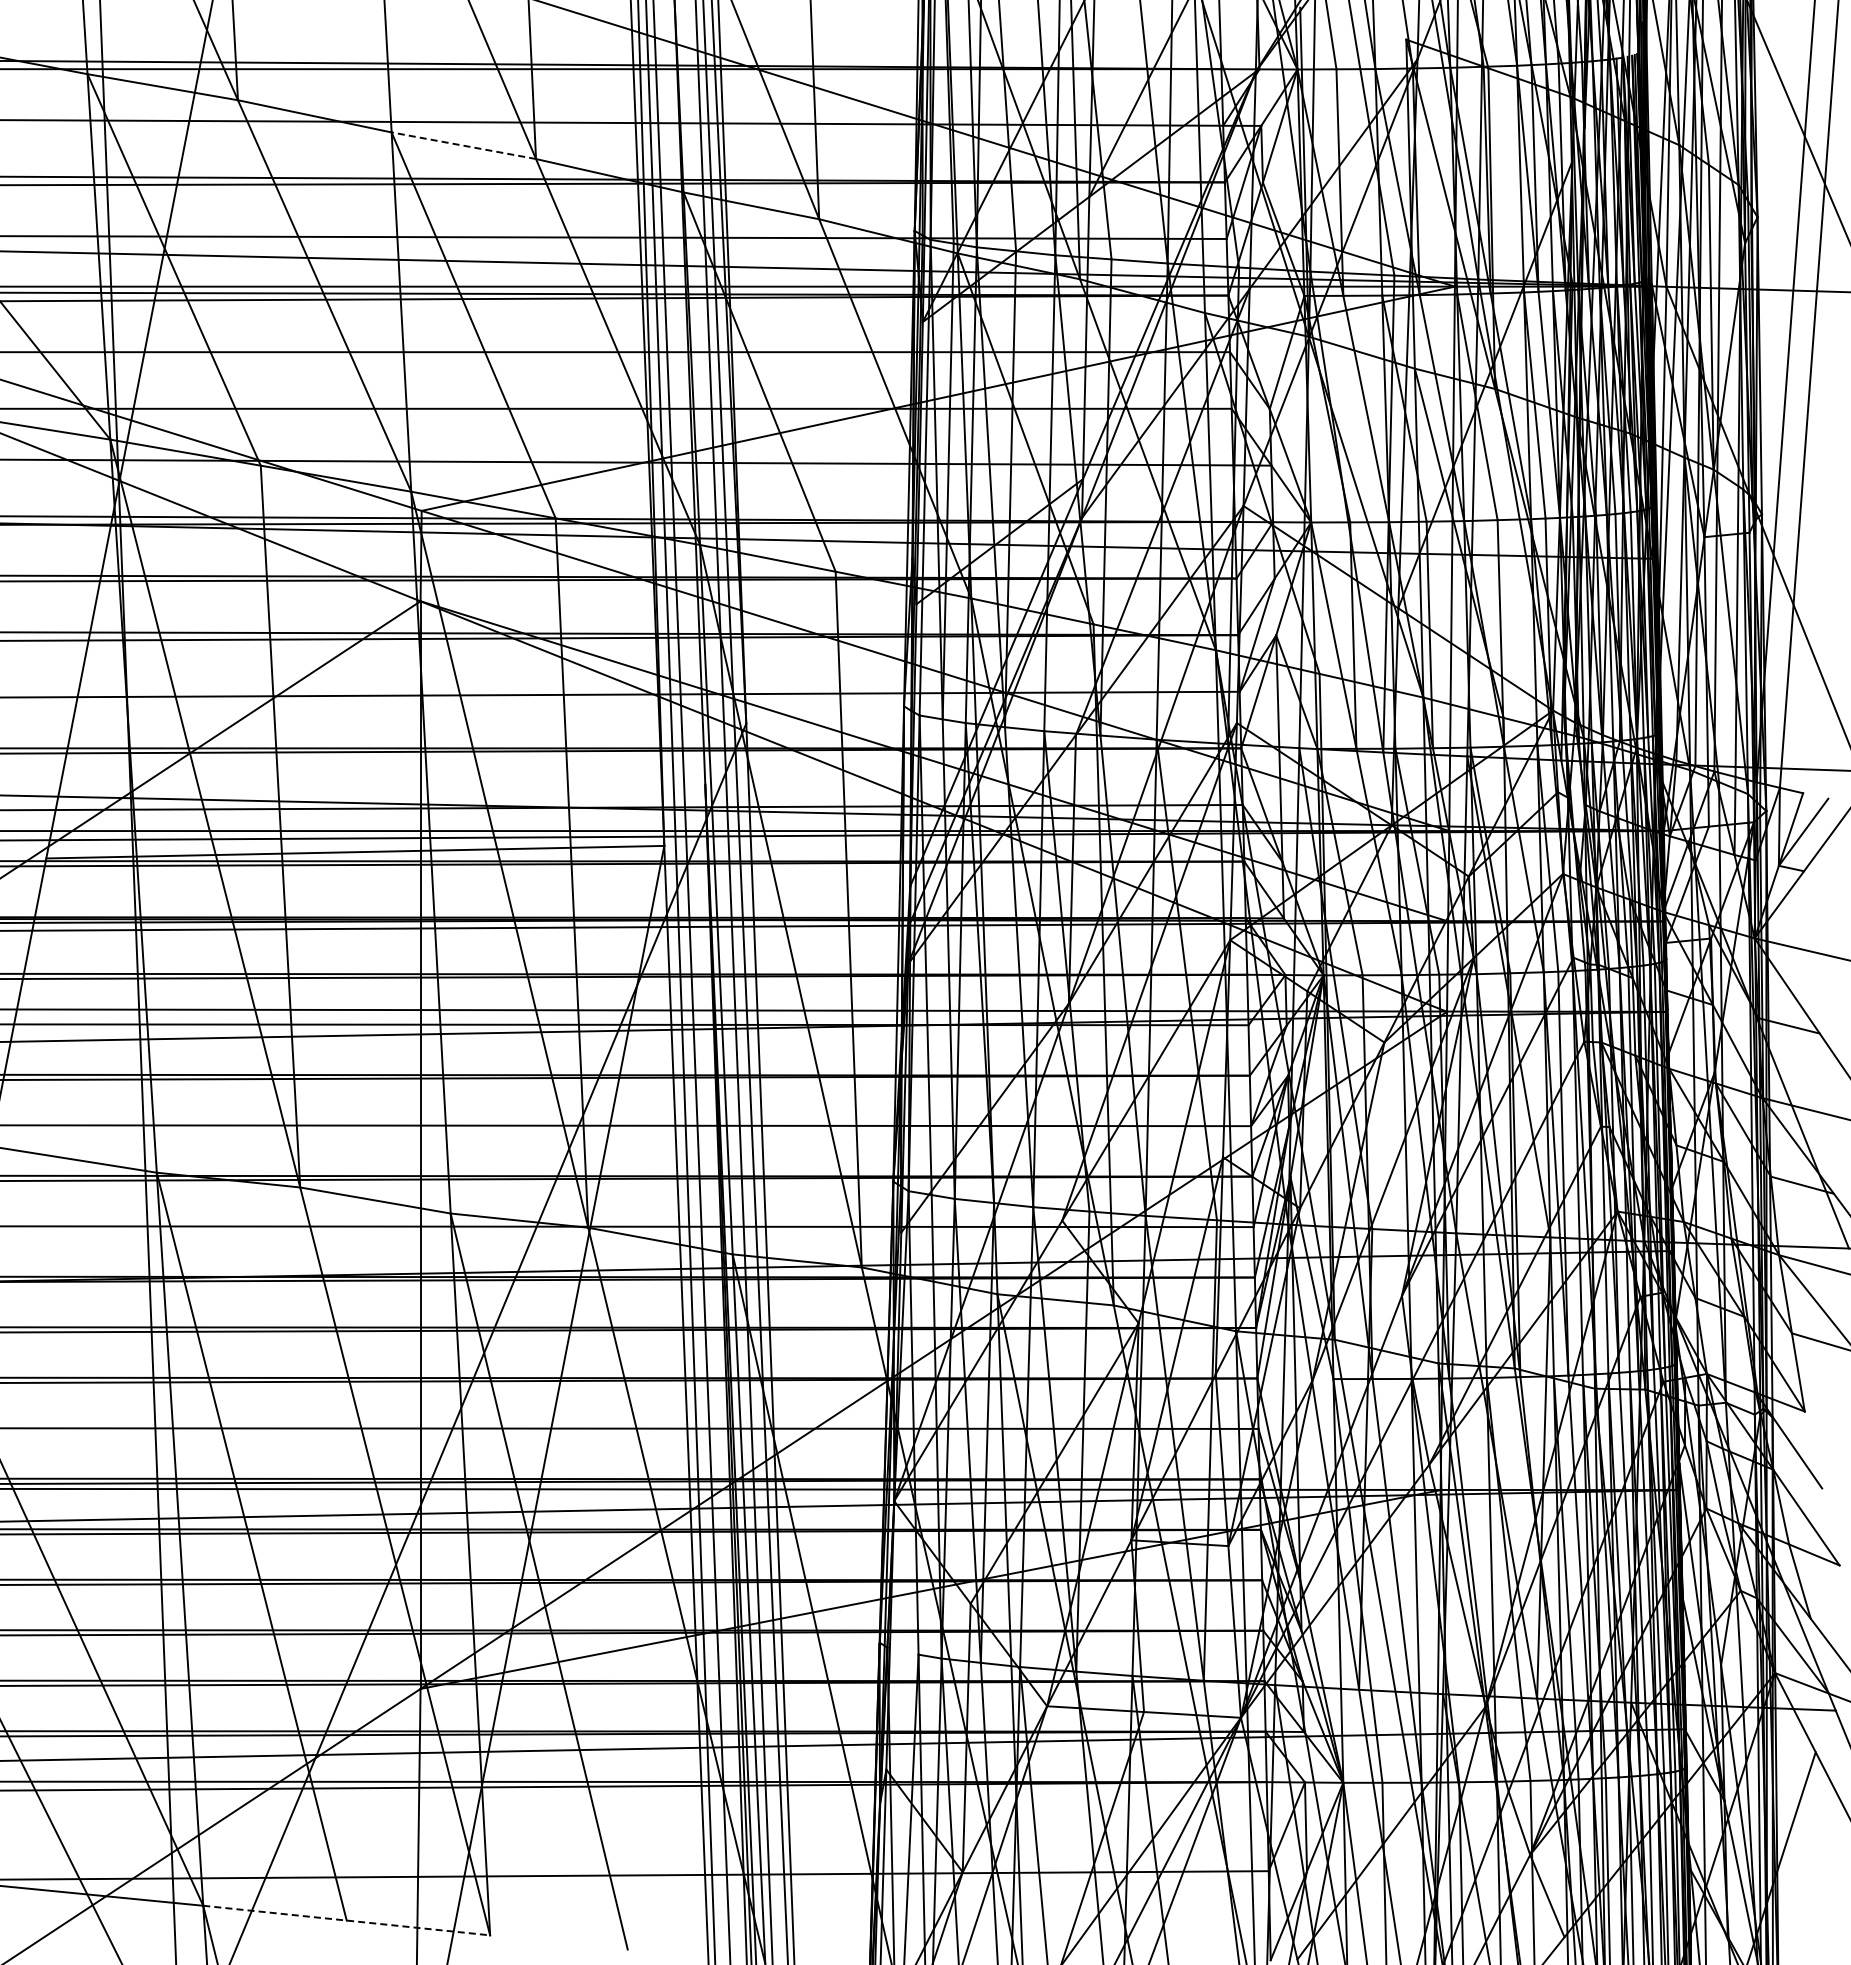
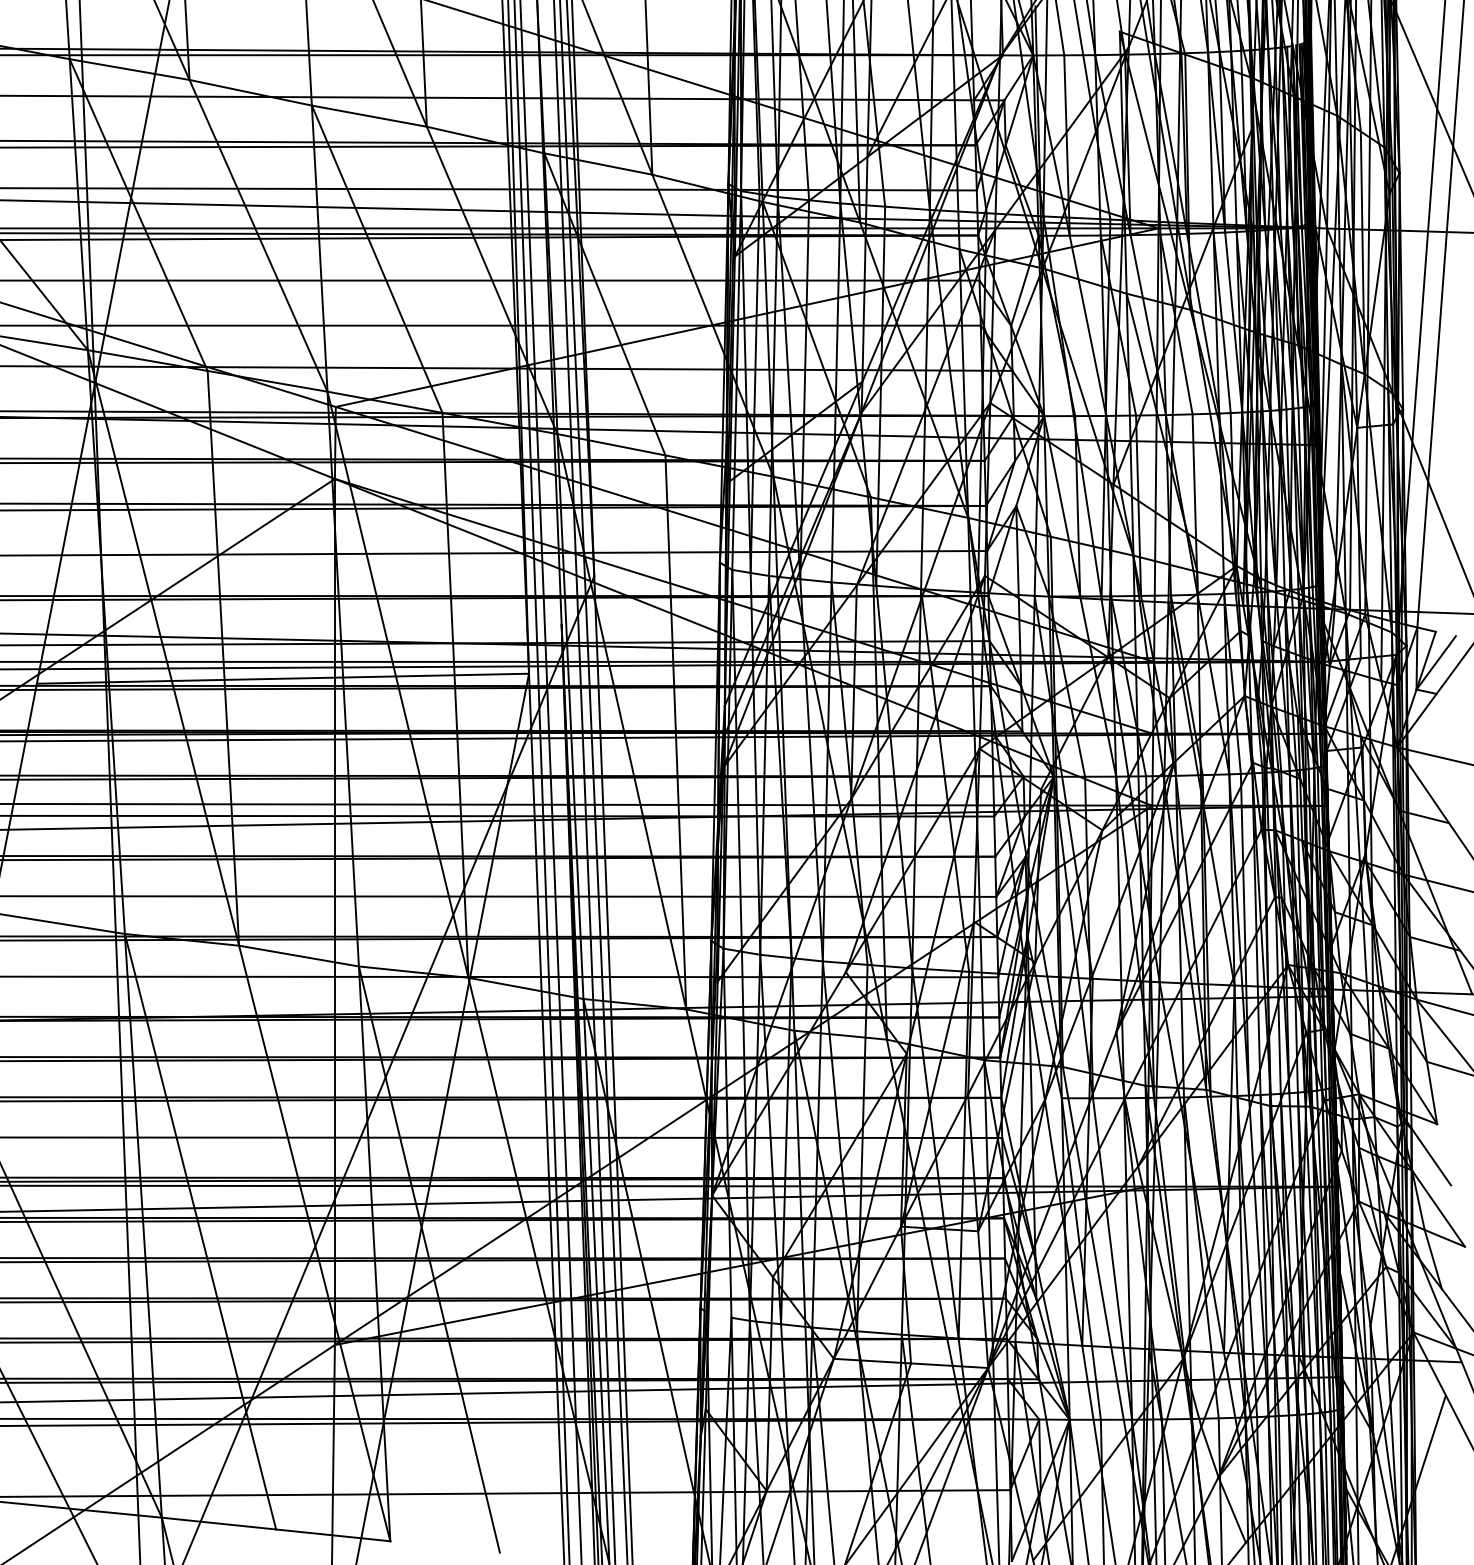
line: (463, 145) -> (369, 115), dashed -> solid
line: (347, 1920) -> (276, 1529), dashed -> solid

